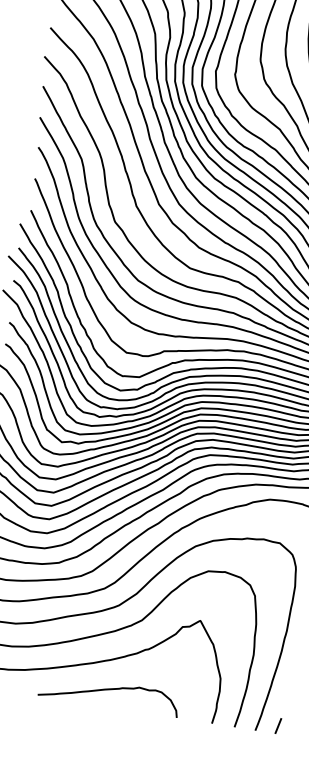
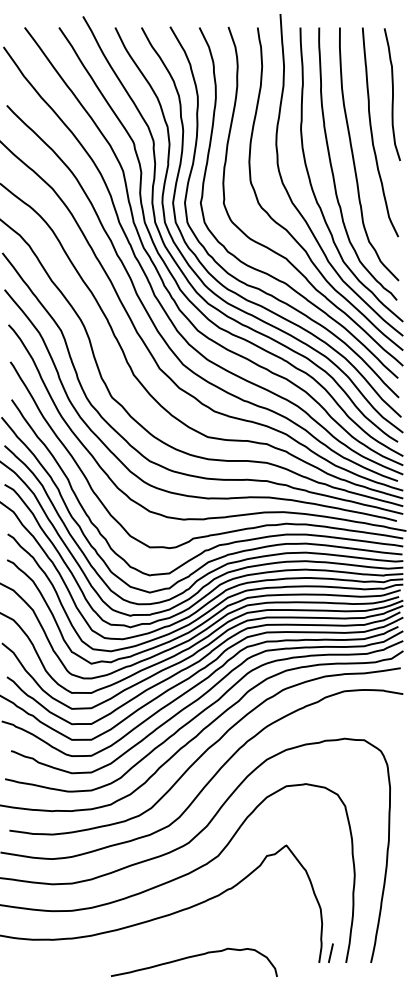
curve: (109, 690) -> (193, 957), moved
line: (278, 725) -> (330, 952), moved

